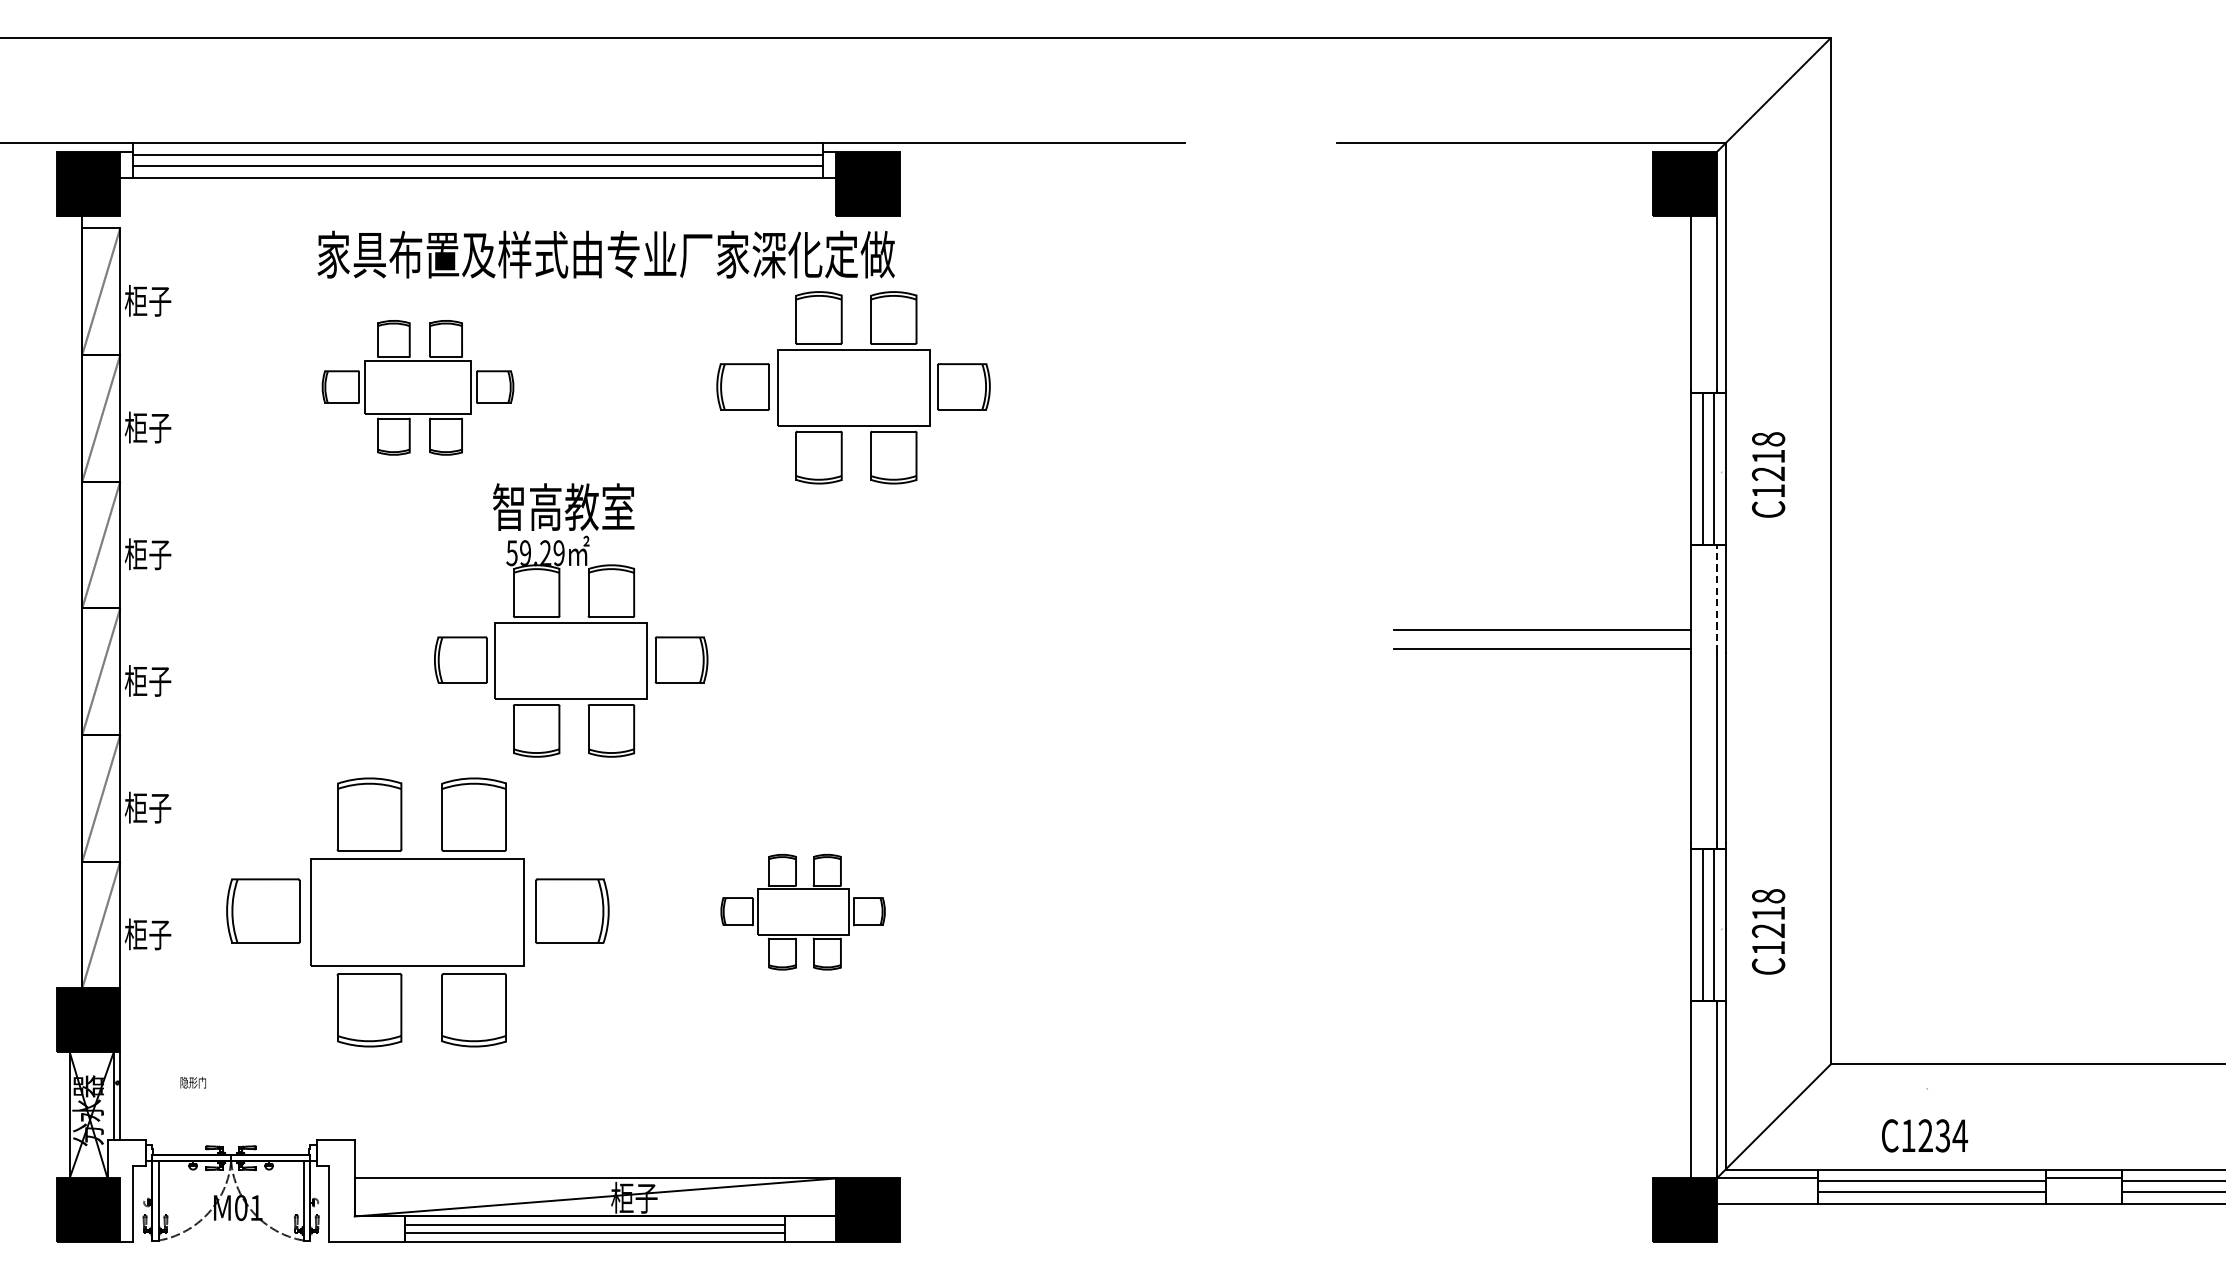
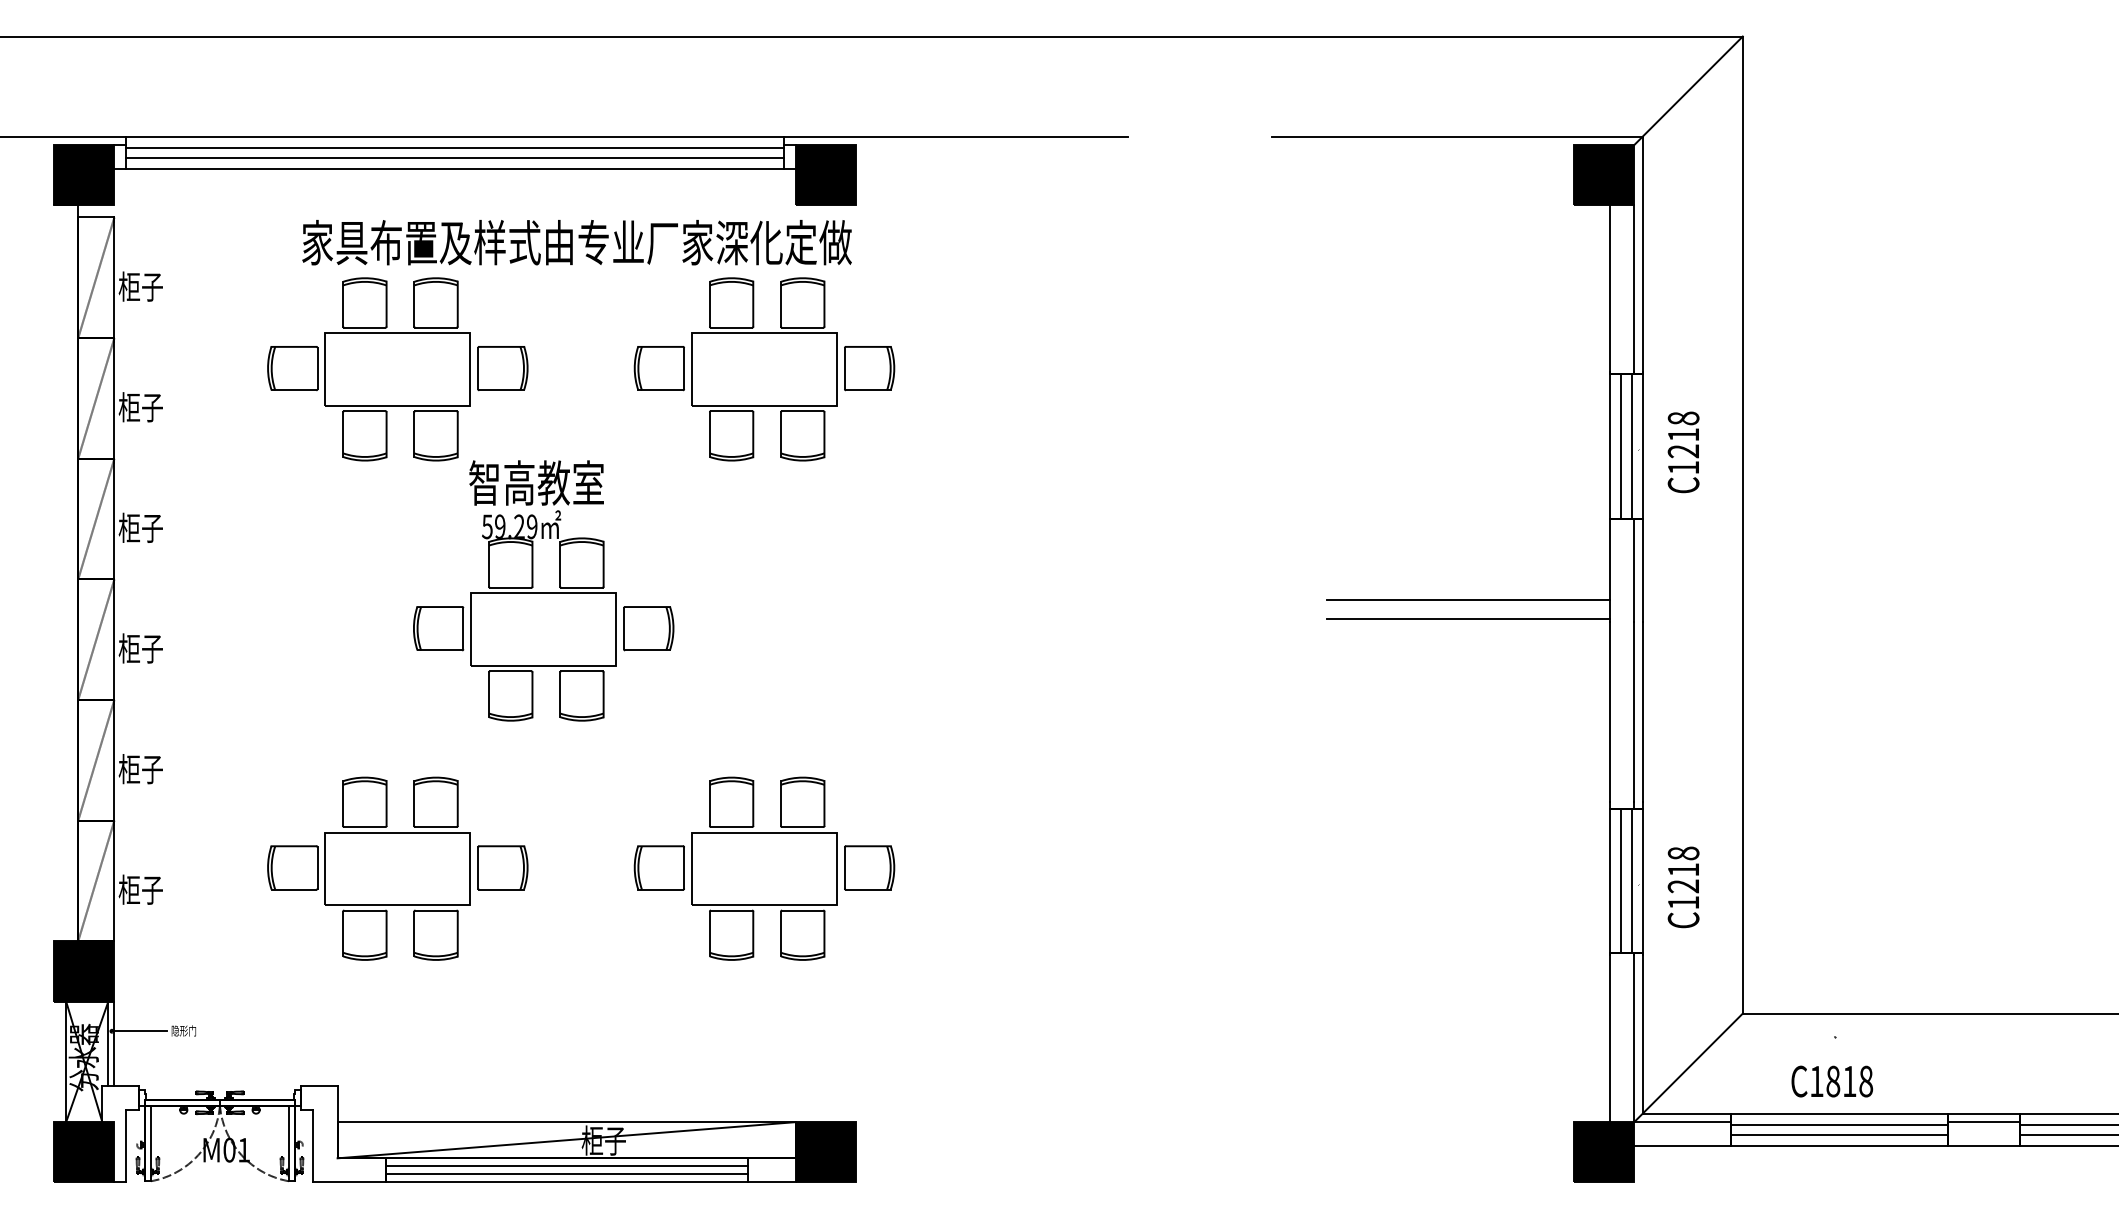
part: (417, 387) -> (397, 369), size x1.43
part: (853, 387) -> (764, 369), moved
line: (1716, 597) -> (1634, 569), dashed -> solid
part: (417, 912) -> (397, 868), size x0.71
part: (803, 912) -> (764, 868), size x1.67
line: (146, 1083) -> (139, 1031), added
text: (1942, 1135) -> (1849, 1081), C1234 -> C1818

